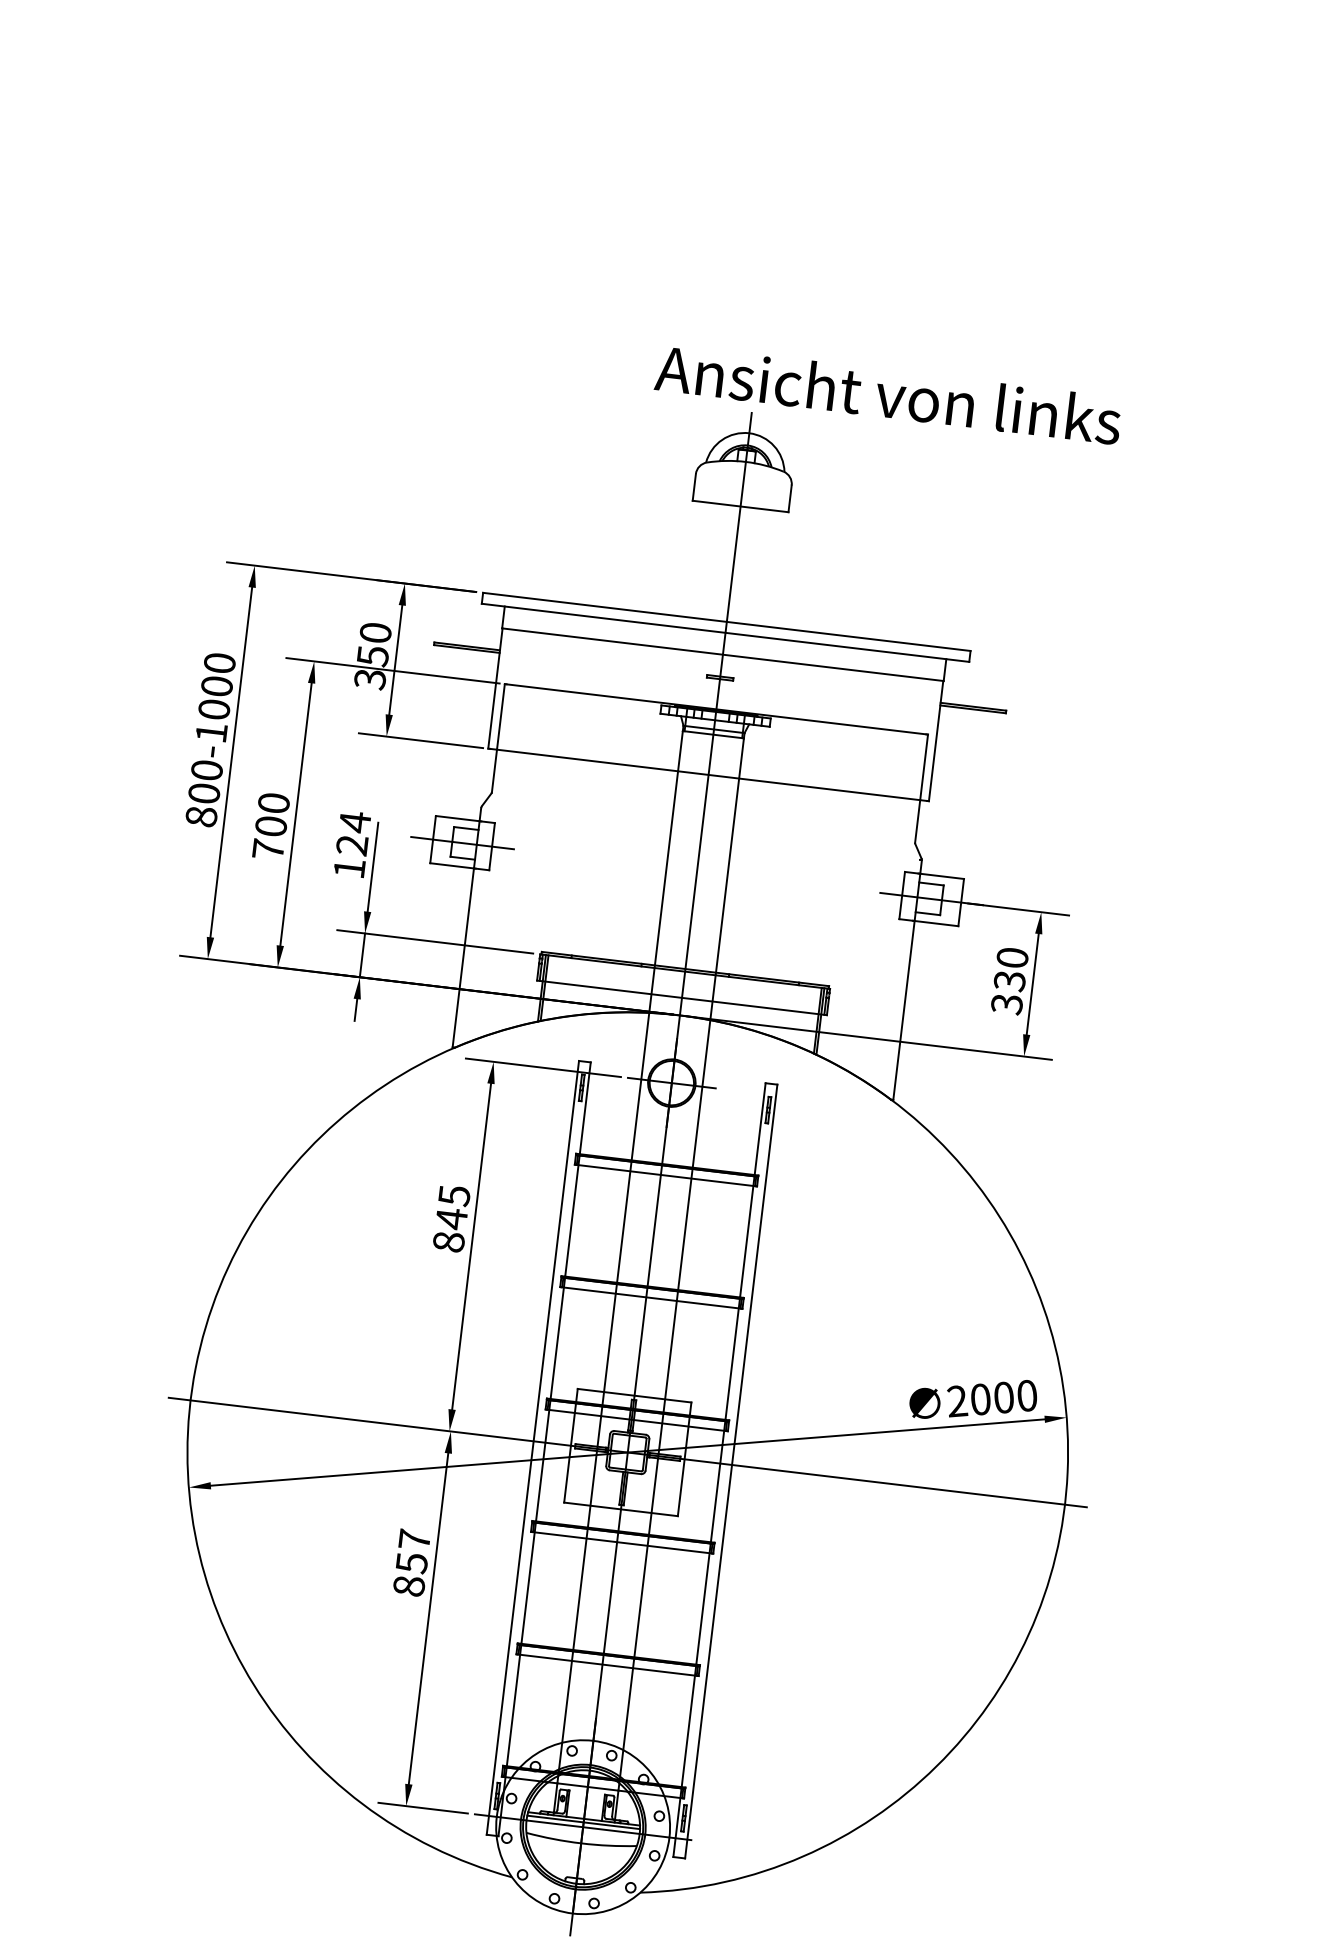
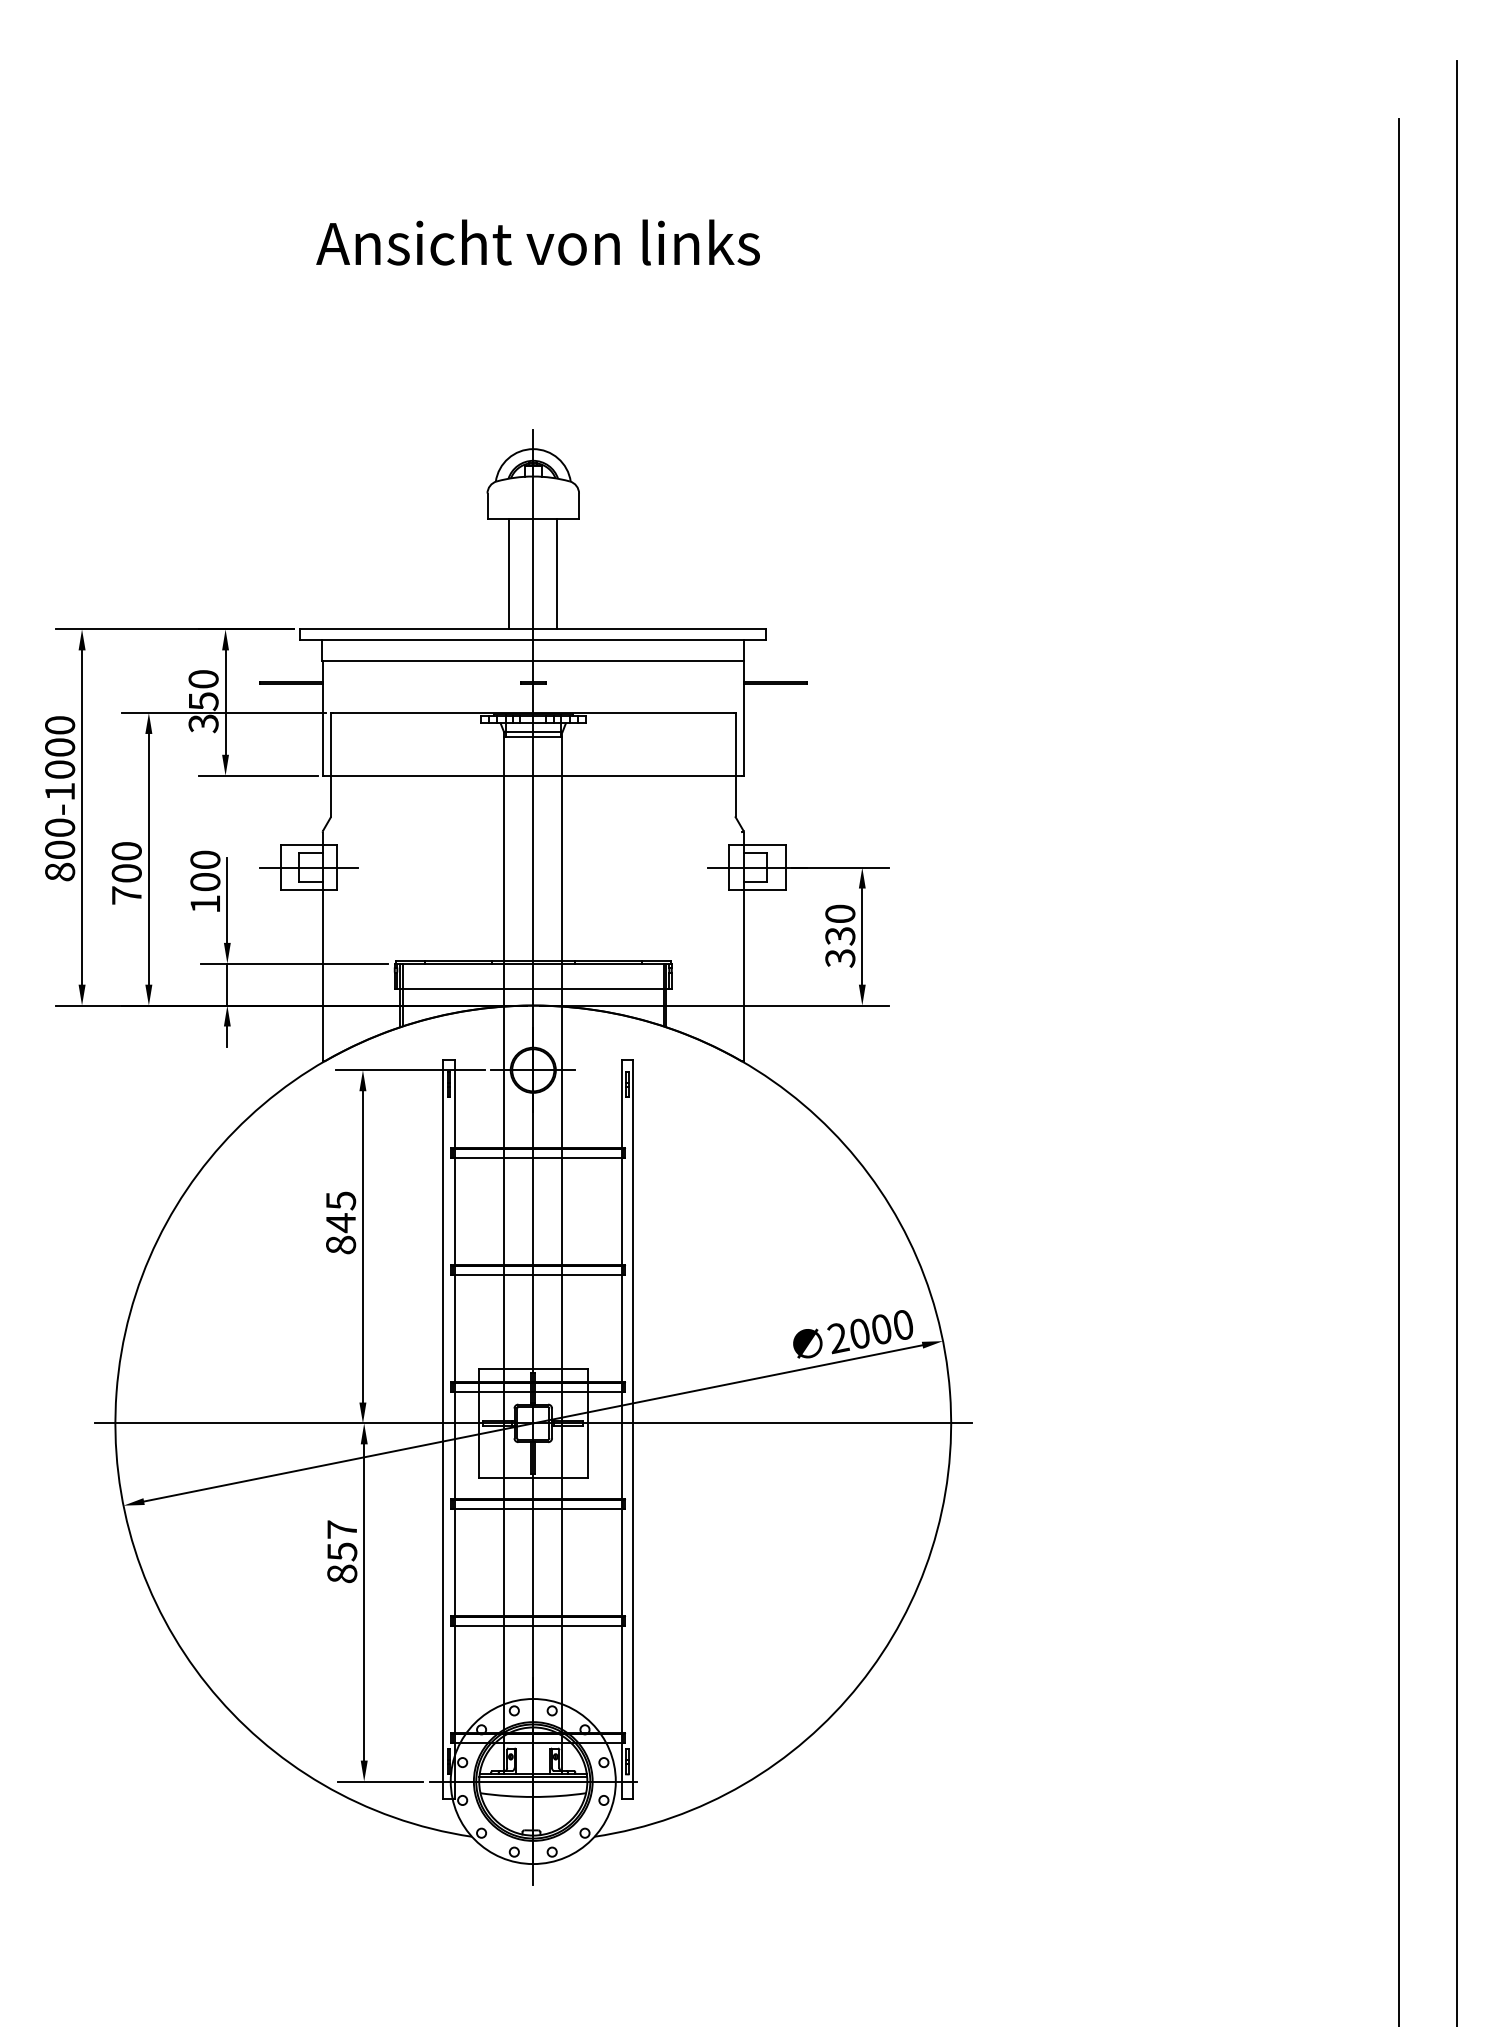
text: (887, 393) -> (537, 242), moved
line: (708, 561) -> (509, 574), added
line: (759, 567) -> (557, 574), added
text: (353, 833) -> (205, 870), 124 -> 100

